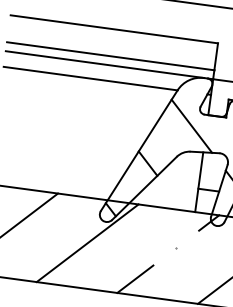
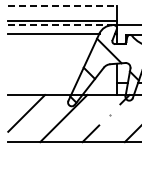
line: (115, 29) -> (63, 6), solid -> dashed
line: (105, 65) -> (60, 25), solid -> dashed

